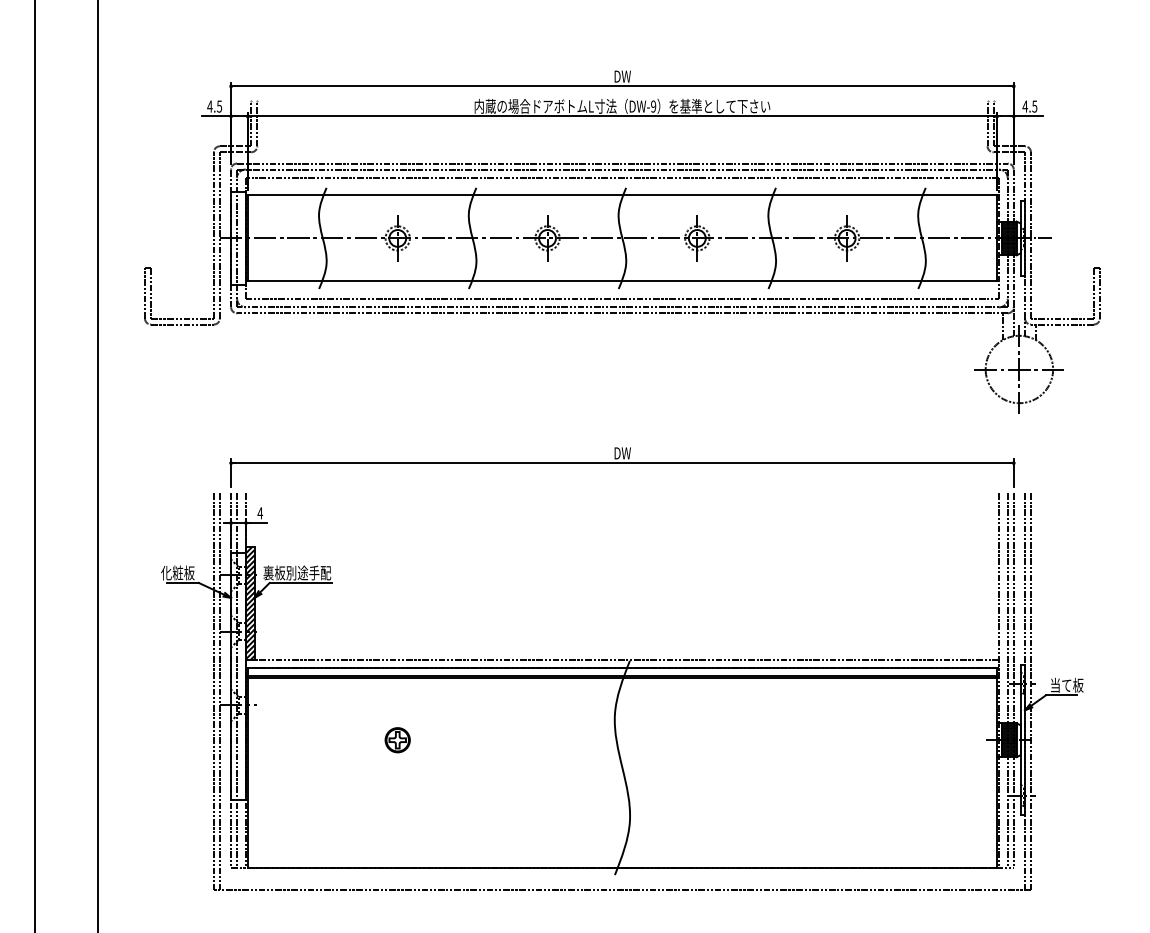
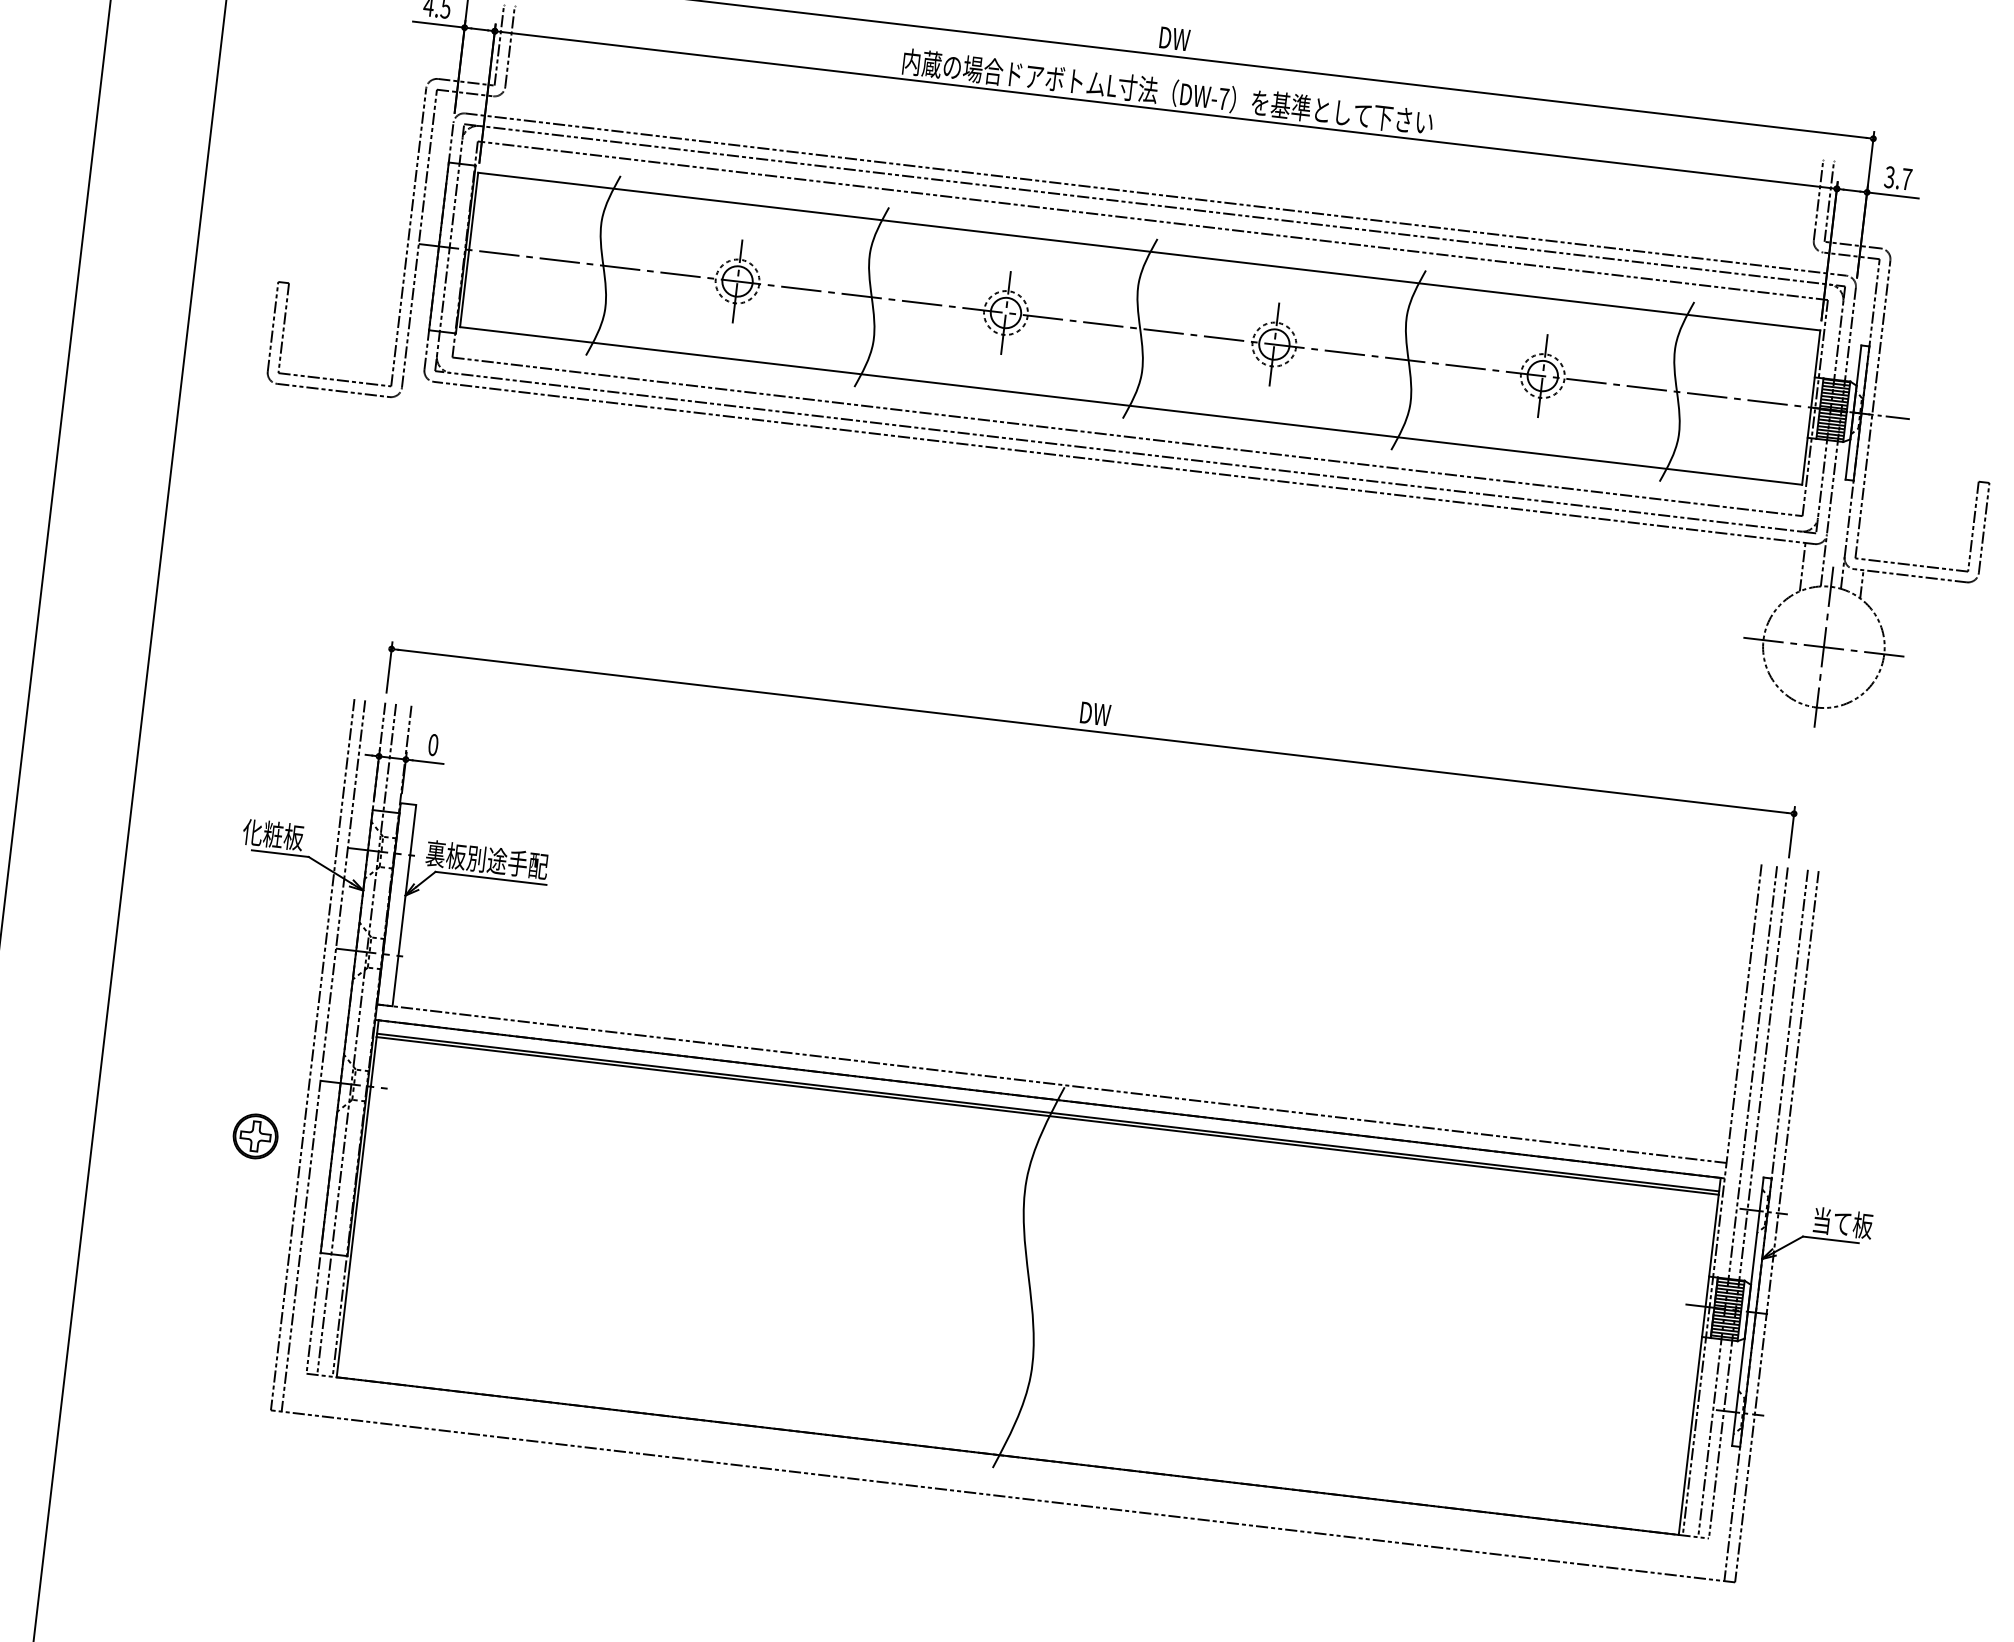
text: (653, 106) -> (1223, 98), DW-9 -> DW-7
text: (1029, 106) -> (1897, 178), 4.5 -> 3.7
text: (260, 513) -> (433, 745), 4 -> 0
hatch: (250, 603) -> (396, 904), removed
part: (397, 740) -> (255, 1136), moved

